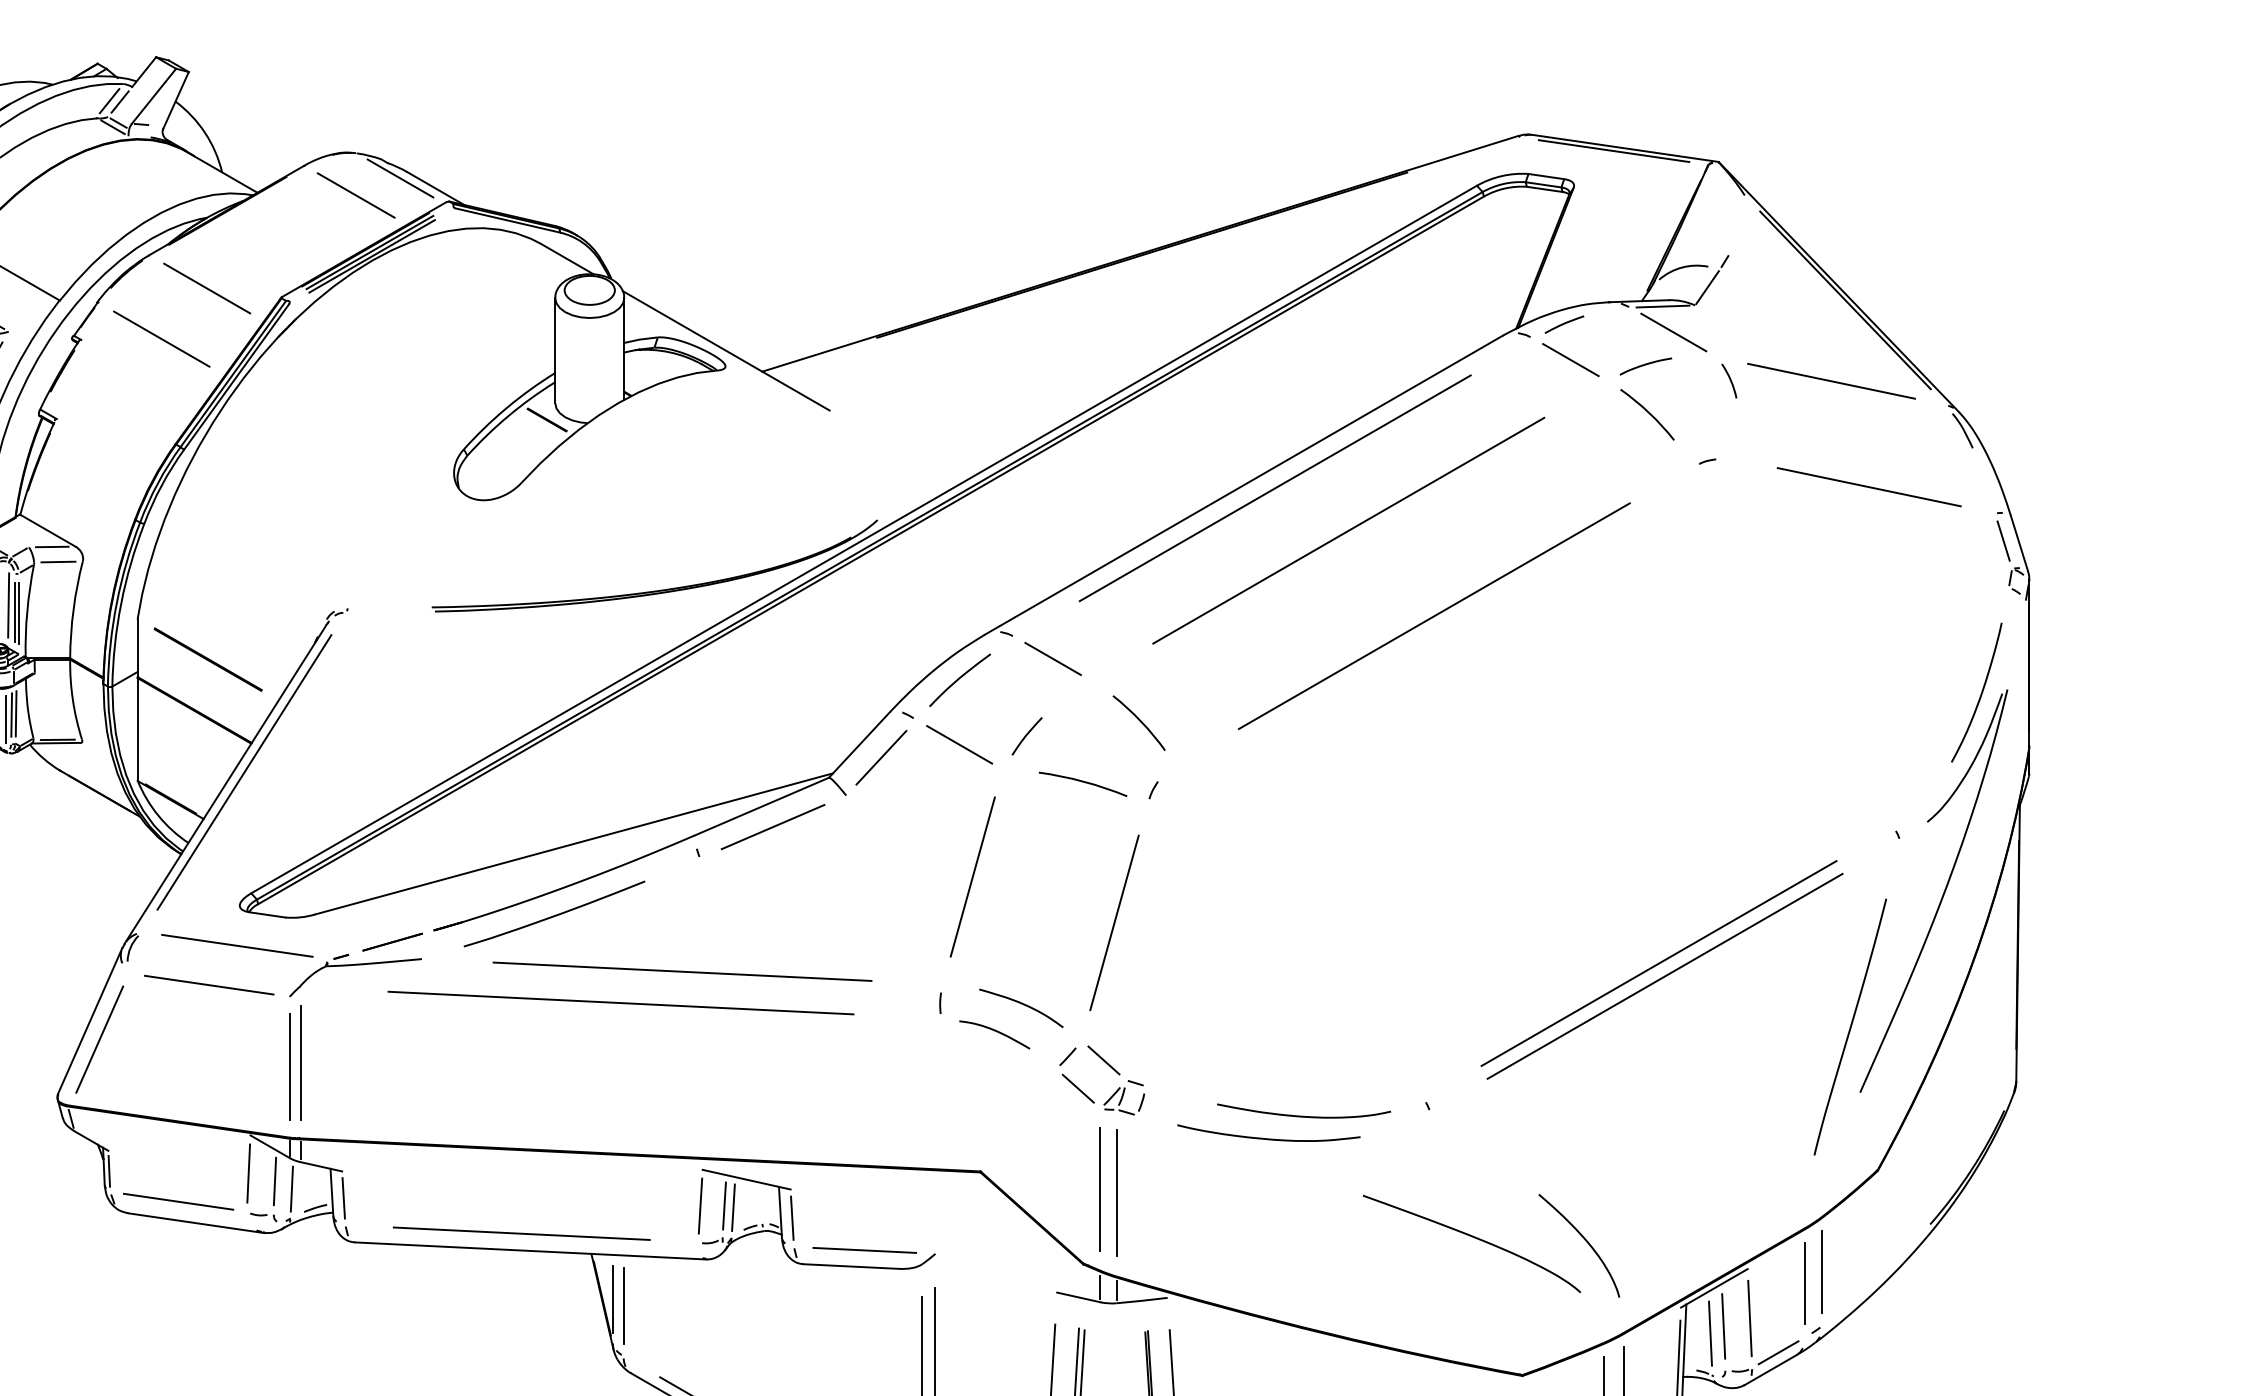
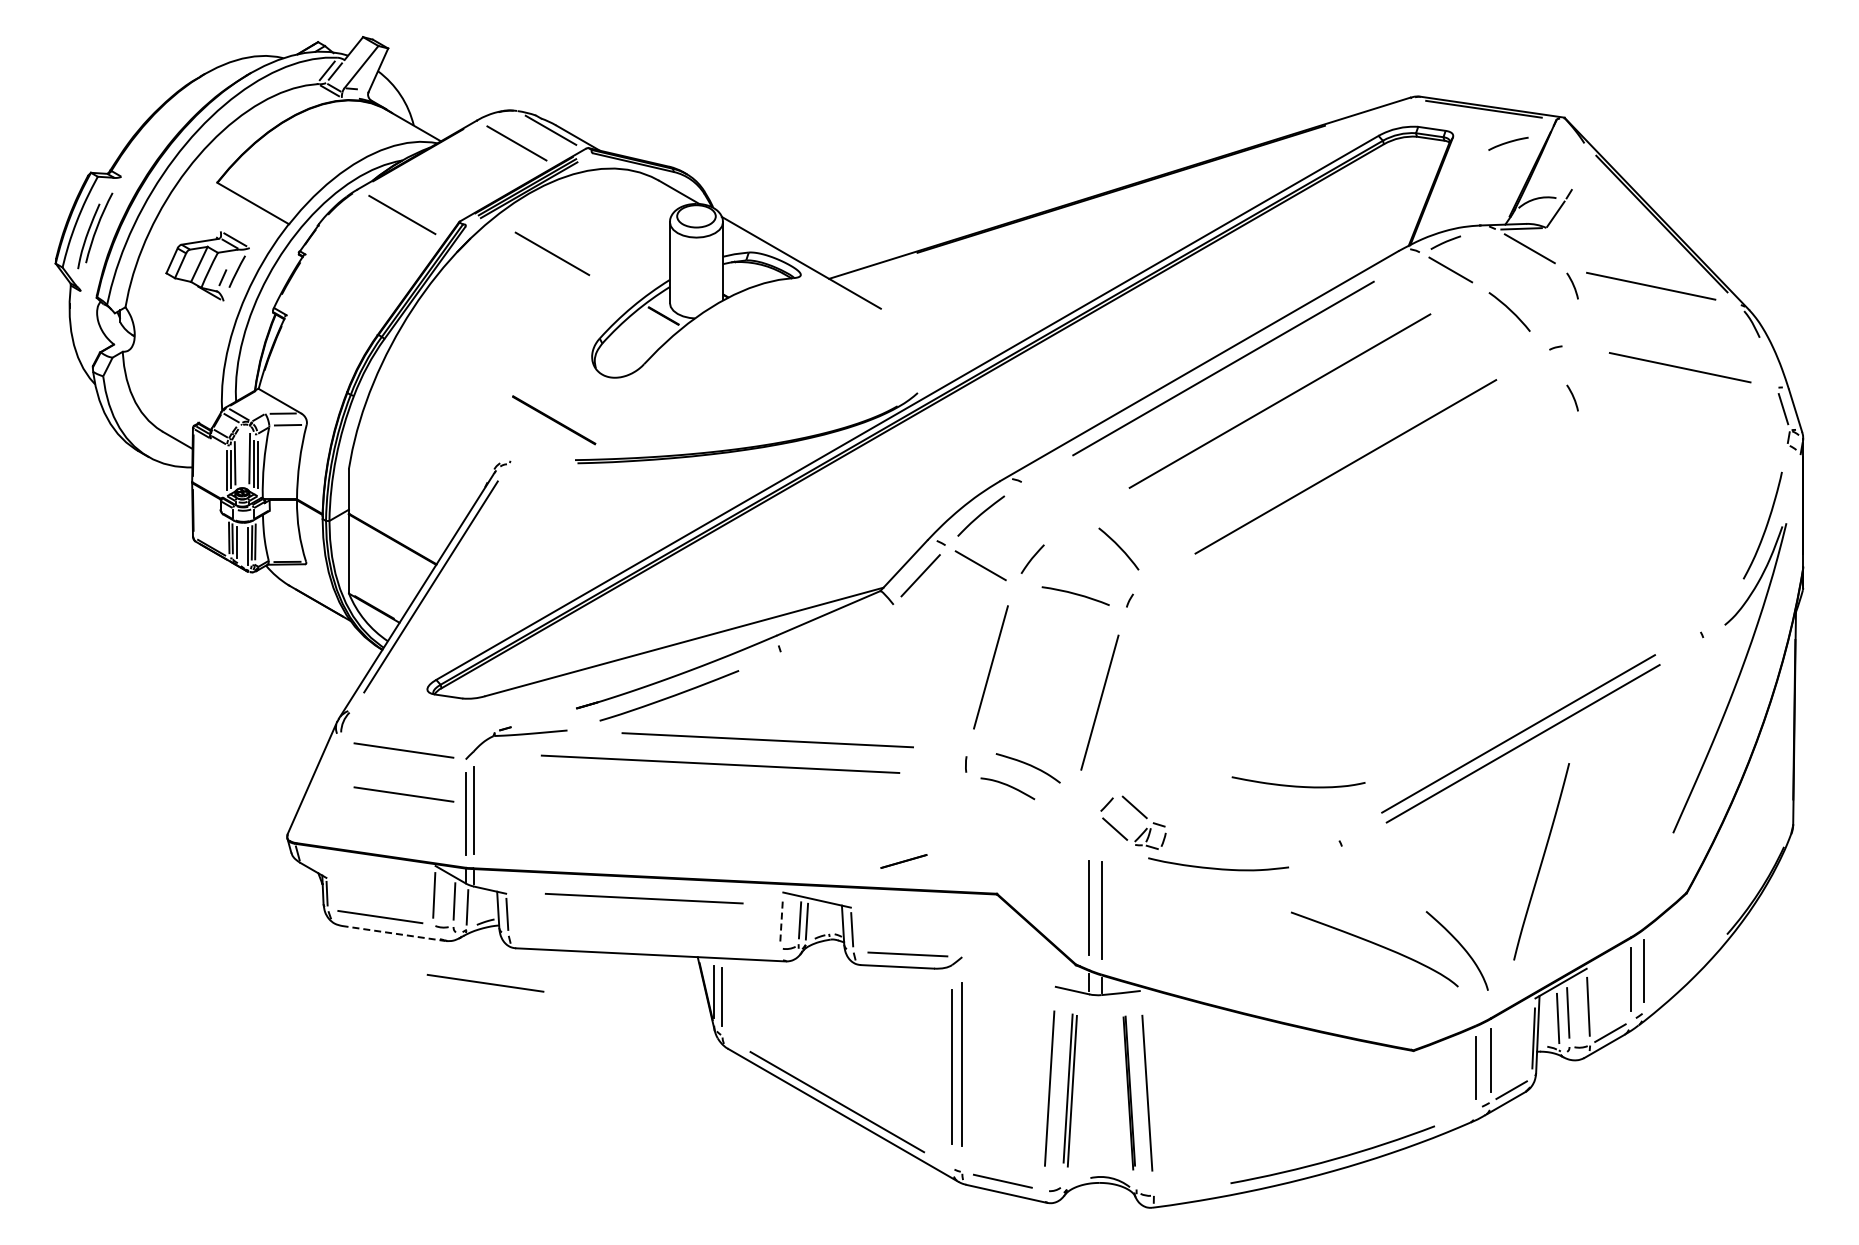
line: (161, 338) -> (552, 253), moved
curve: (1645, 365) -> (1508, 143), moved
arc: (1729, 525) -> (1572, 397), added
line: (1052, 658) -> (1052, 499), removed
line: (208, 659) -> (554, 420), moved
line: (771, 826) -> (836, 628), removed
line: (392, 942) -> (903, 861), moved
line: (237, 946) -> (485, 983), moved
curve: (1850, 1026) -> (1541, 861), moved
line: (99, 1039) -> (319, 792), removed
line: (208, 1042) -> (403, 794), added
part: (1108, 1067) -> (1138, 812), moved
curve: (1303, 1115) -> (1298, 785), moved
line: (700, 1204) -> (781, 919), solid -> dashed
line: (195, 1223) -> (393, 933), solid -> dashed
line: (522, 1233) -> (644, 898), moved

